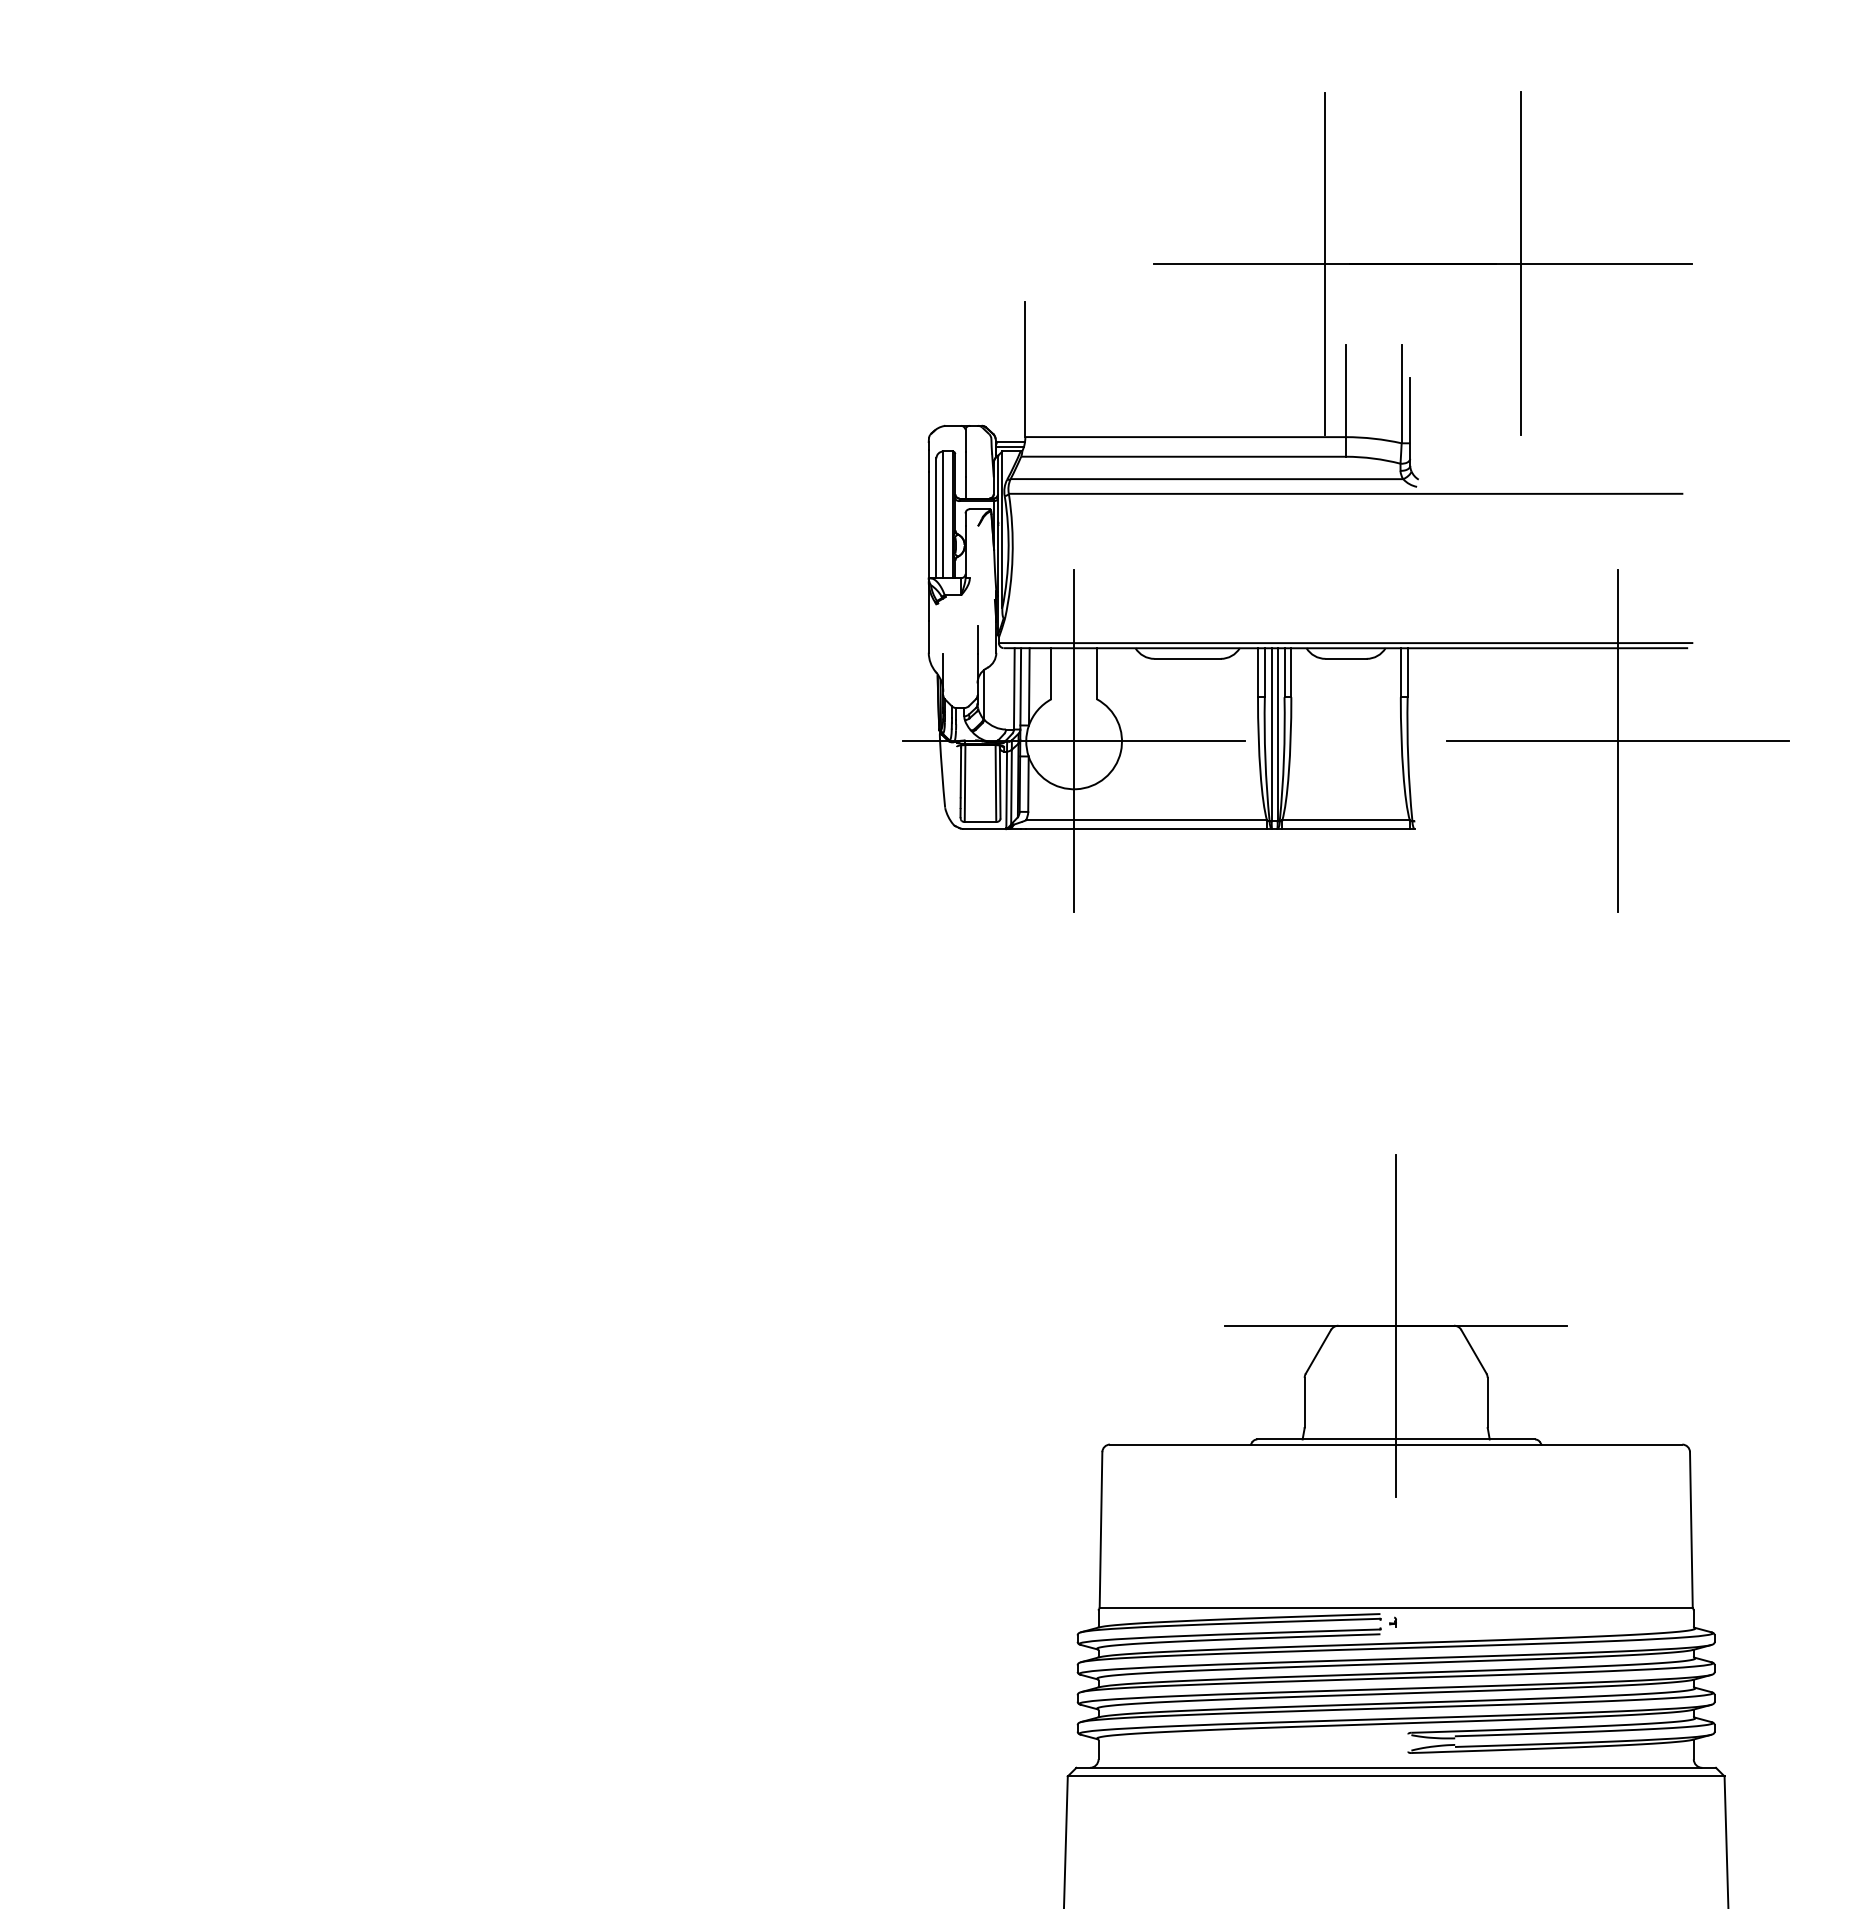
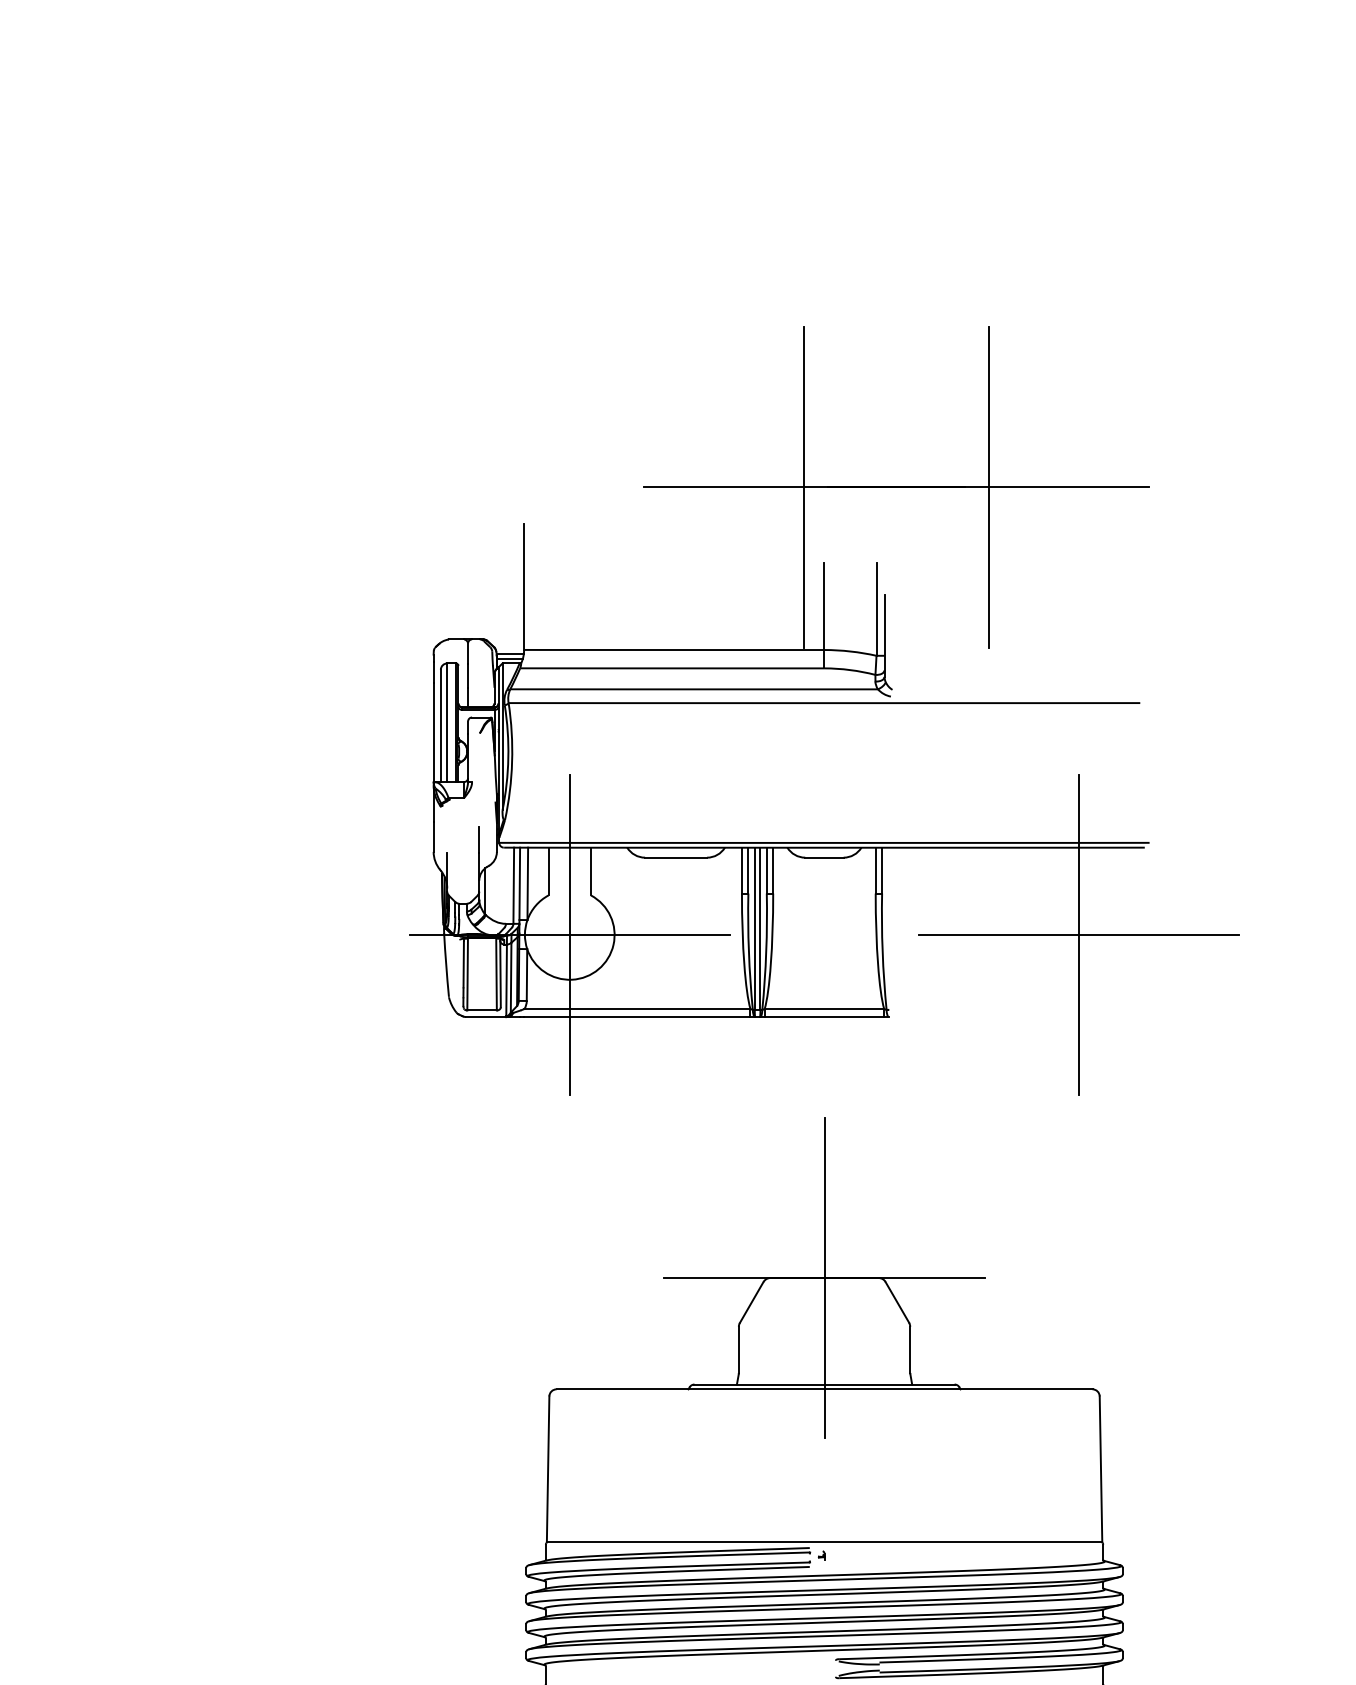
part: (1345, 494) -> (823, 703), moved

